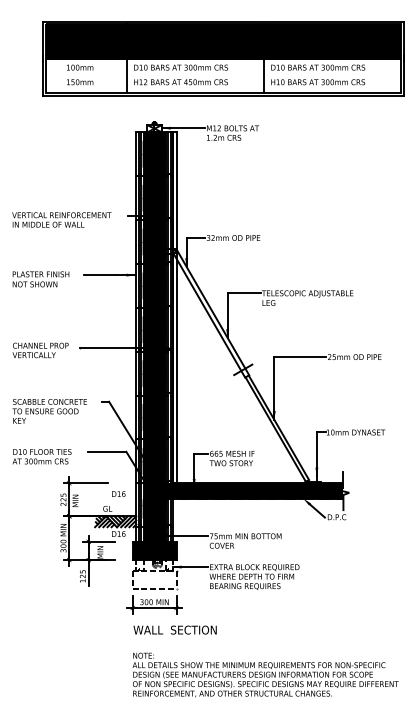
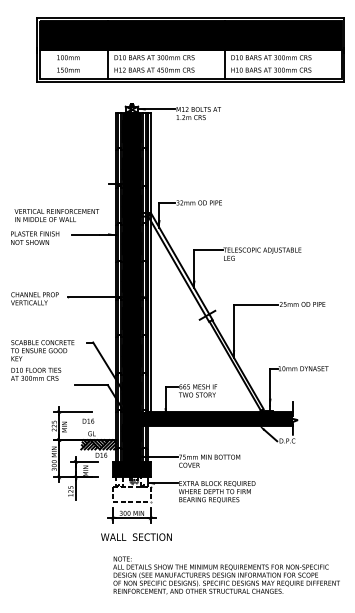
text: (61, 219) -> (56, 215), moved
text: (42, 455) -> (36, 373), moved
text: (118, 493) -> (88, 420), moved
text: (175, 629) -> (136, 536), moved

